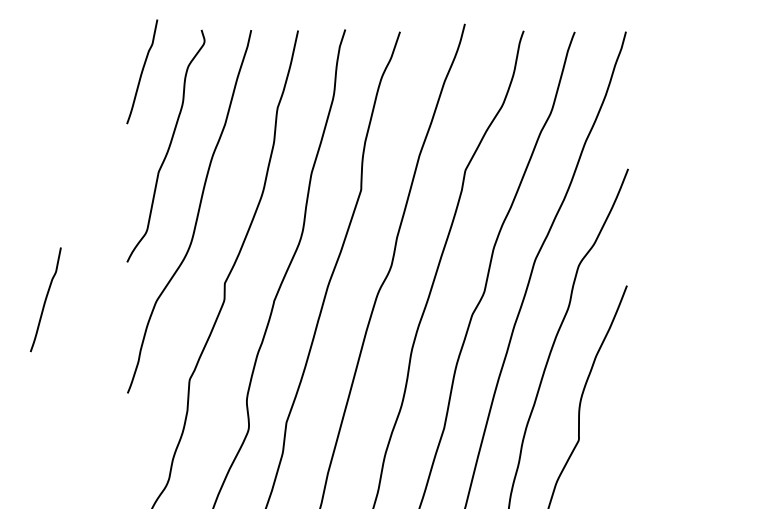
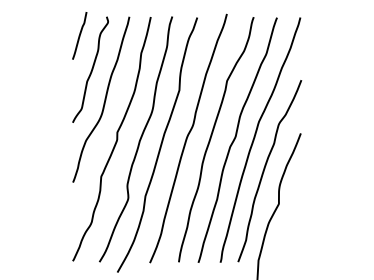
line: (45, 298) -> (35, 139), removed

